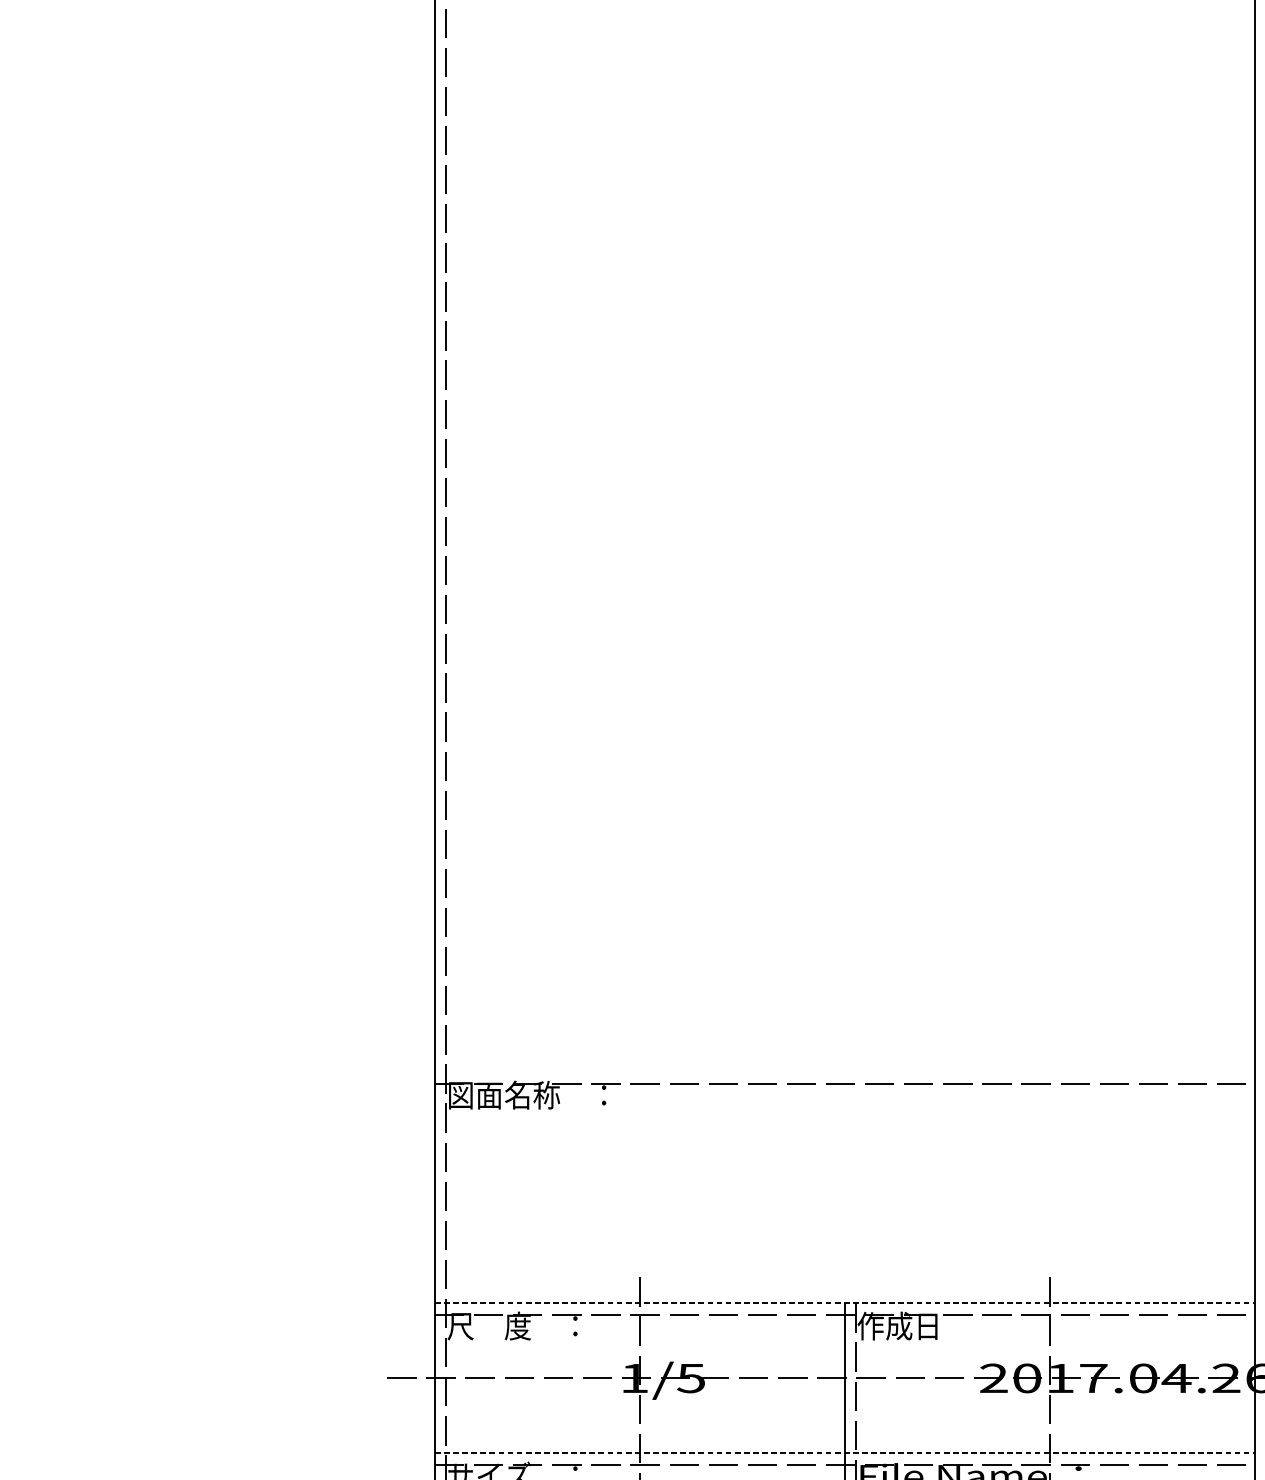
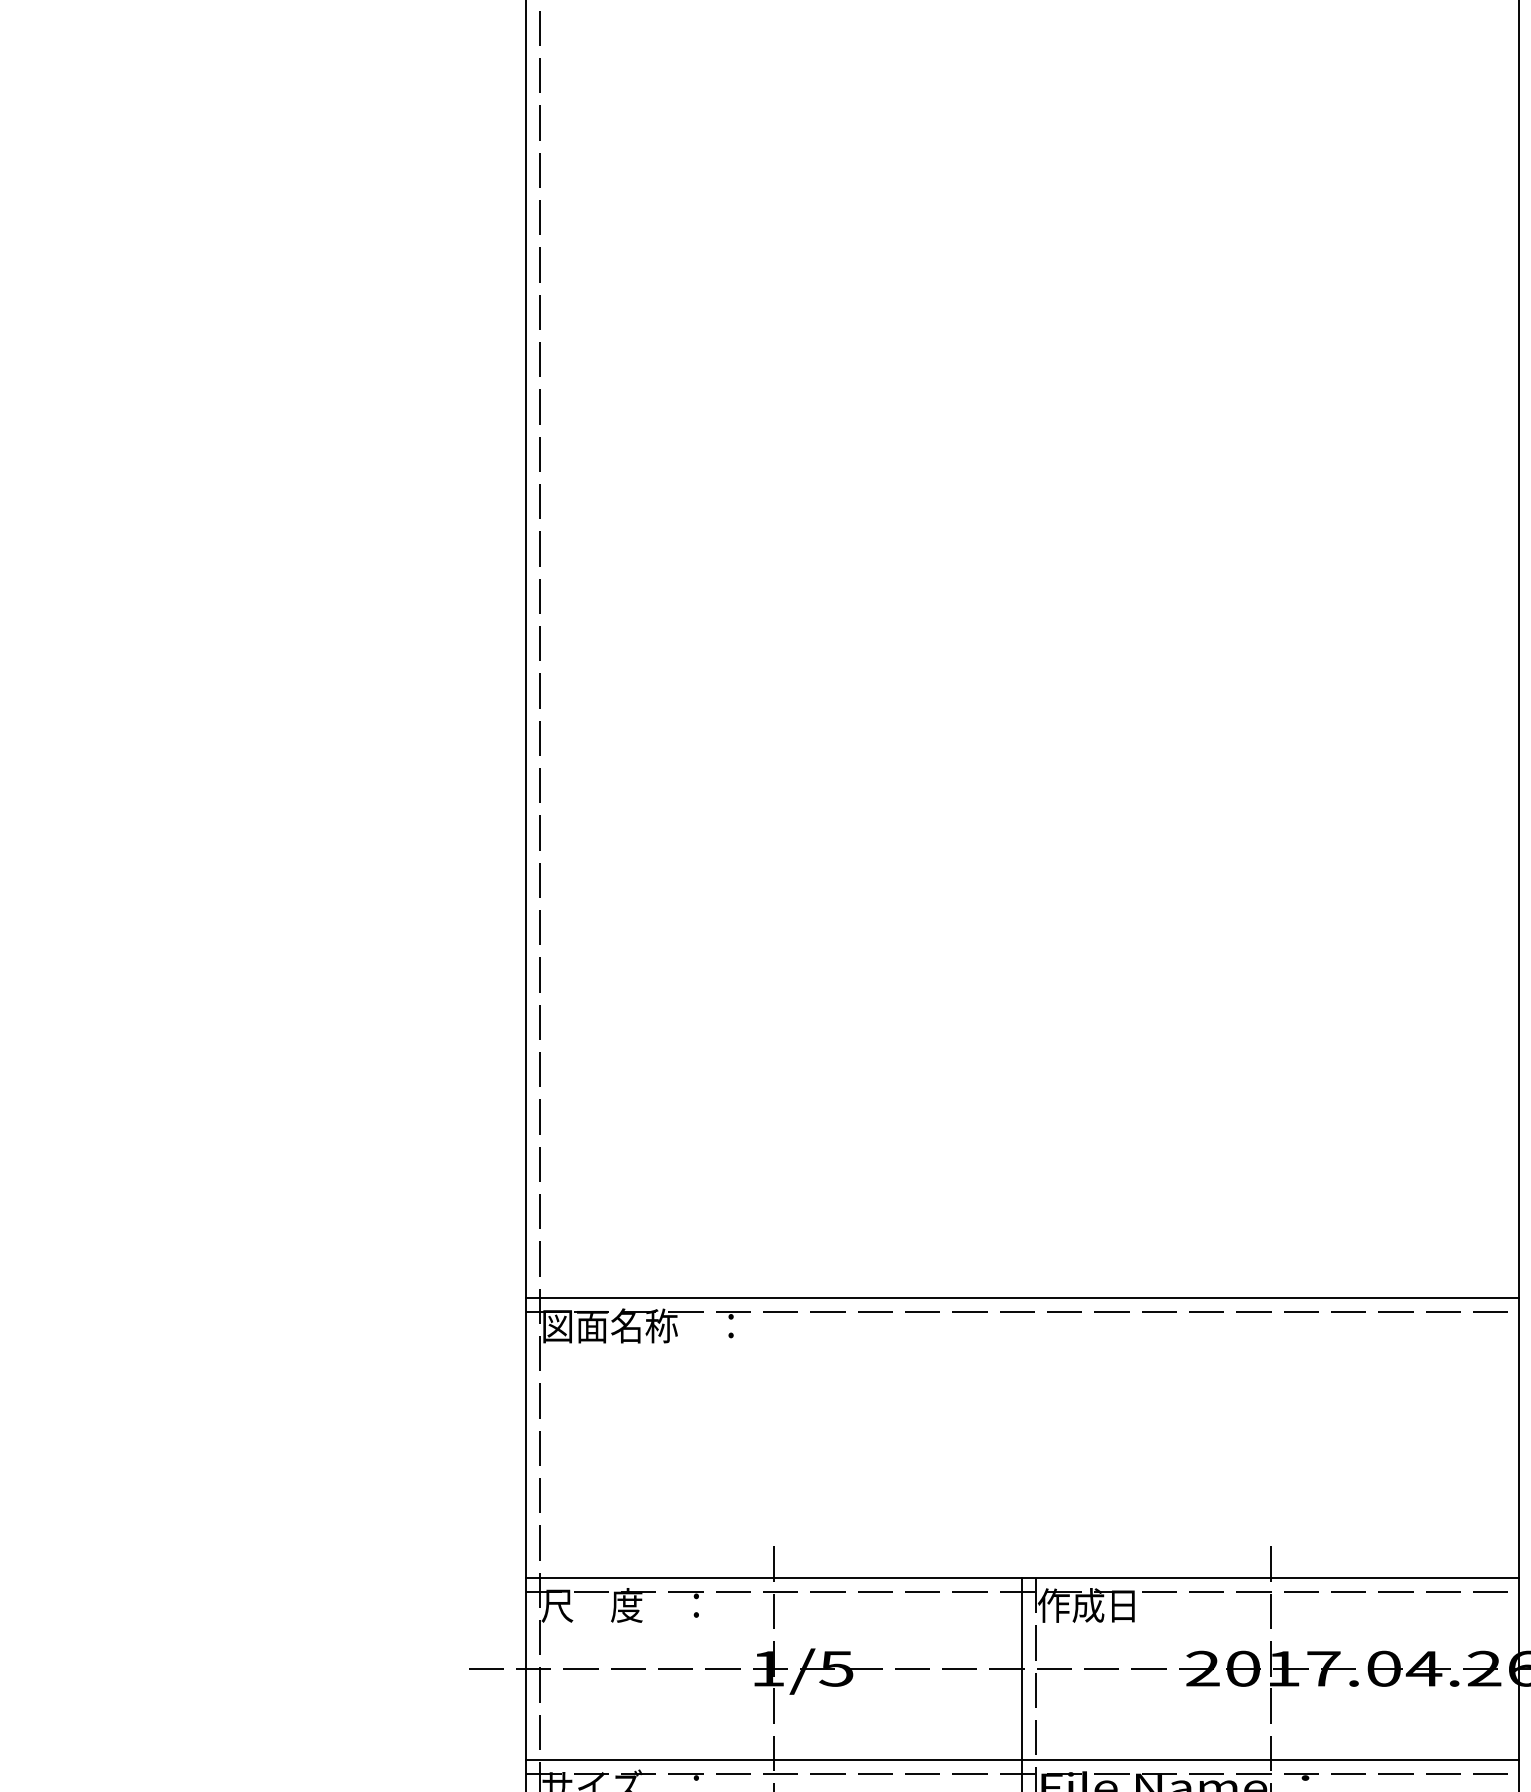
line: (844, 1072) -> (1022, 1298), added
line: (844, 1302) -> (1022, 1577), dashed -> solid
line: (844, 1453) -> (1022, 1759), dashed -> solid

